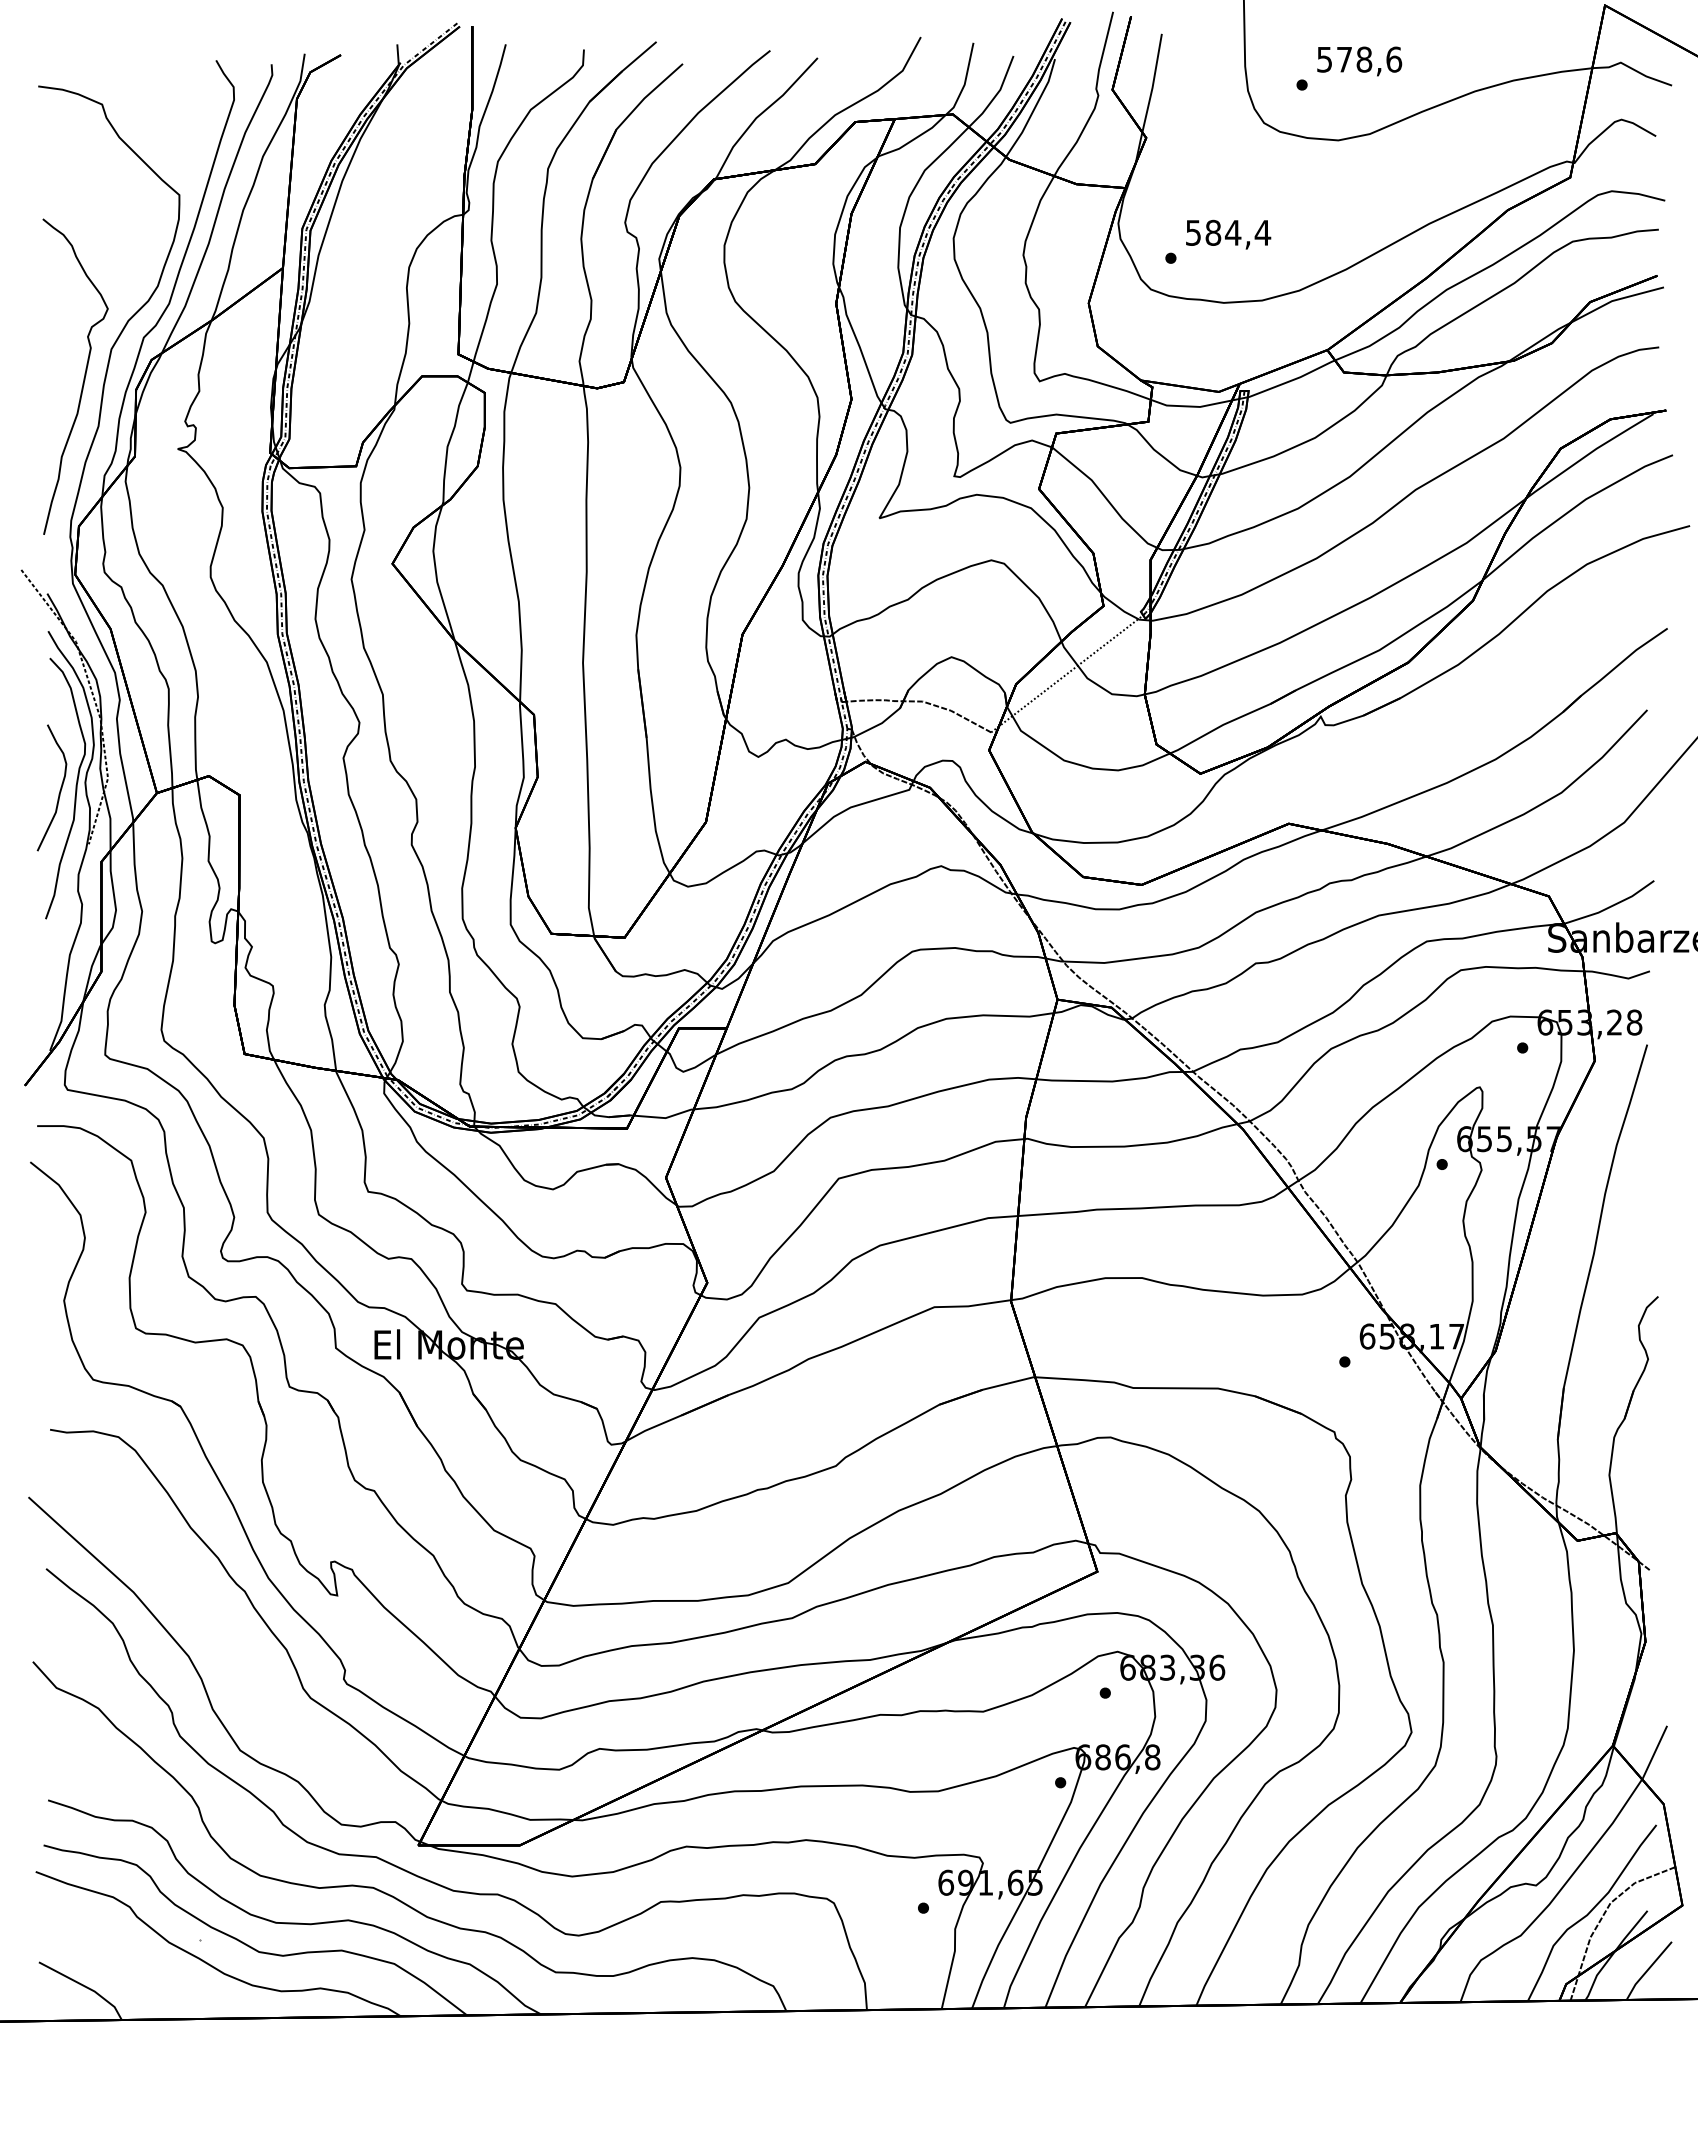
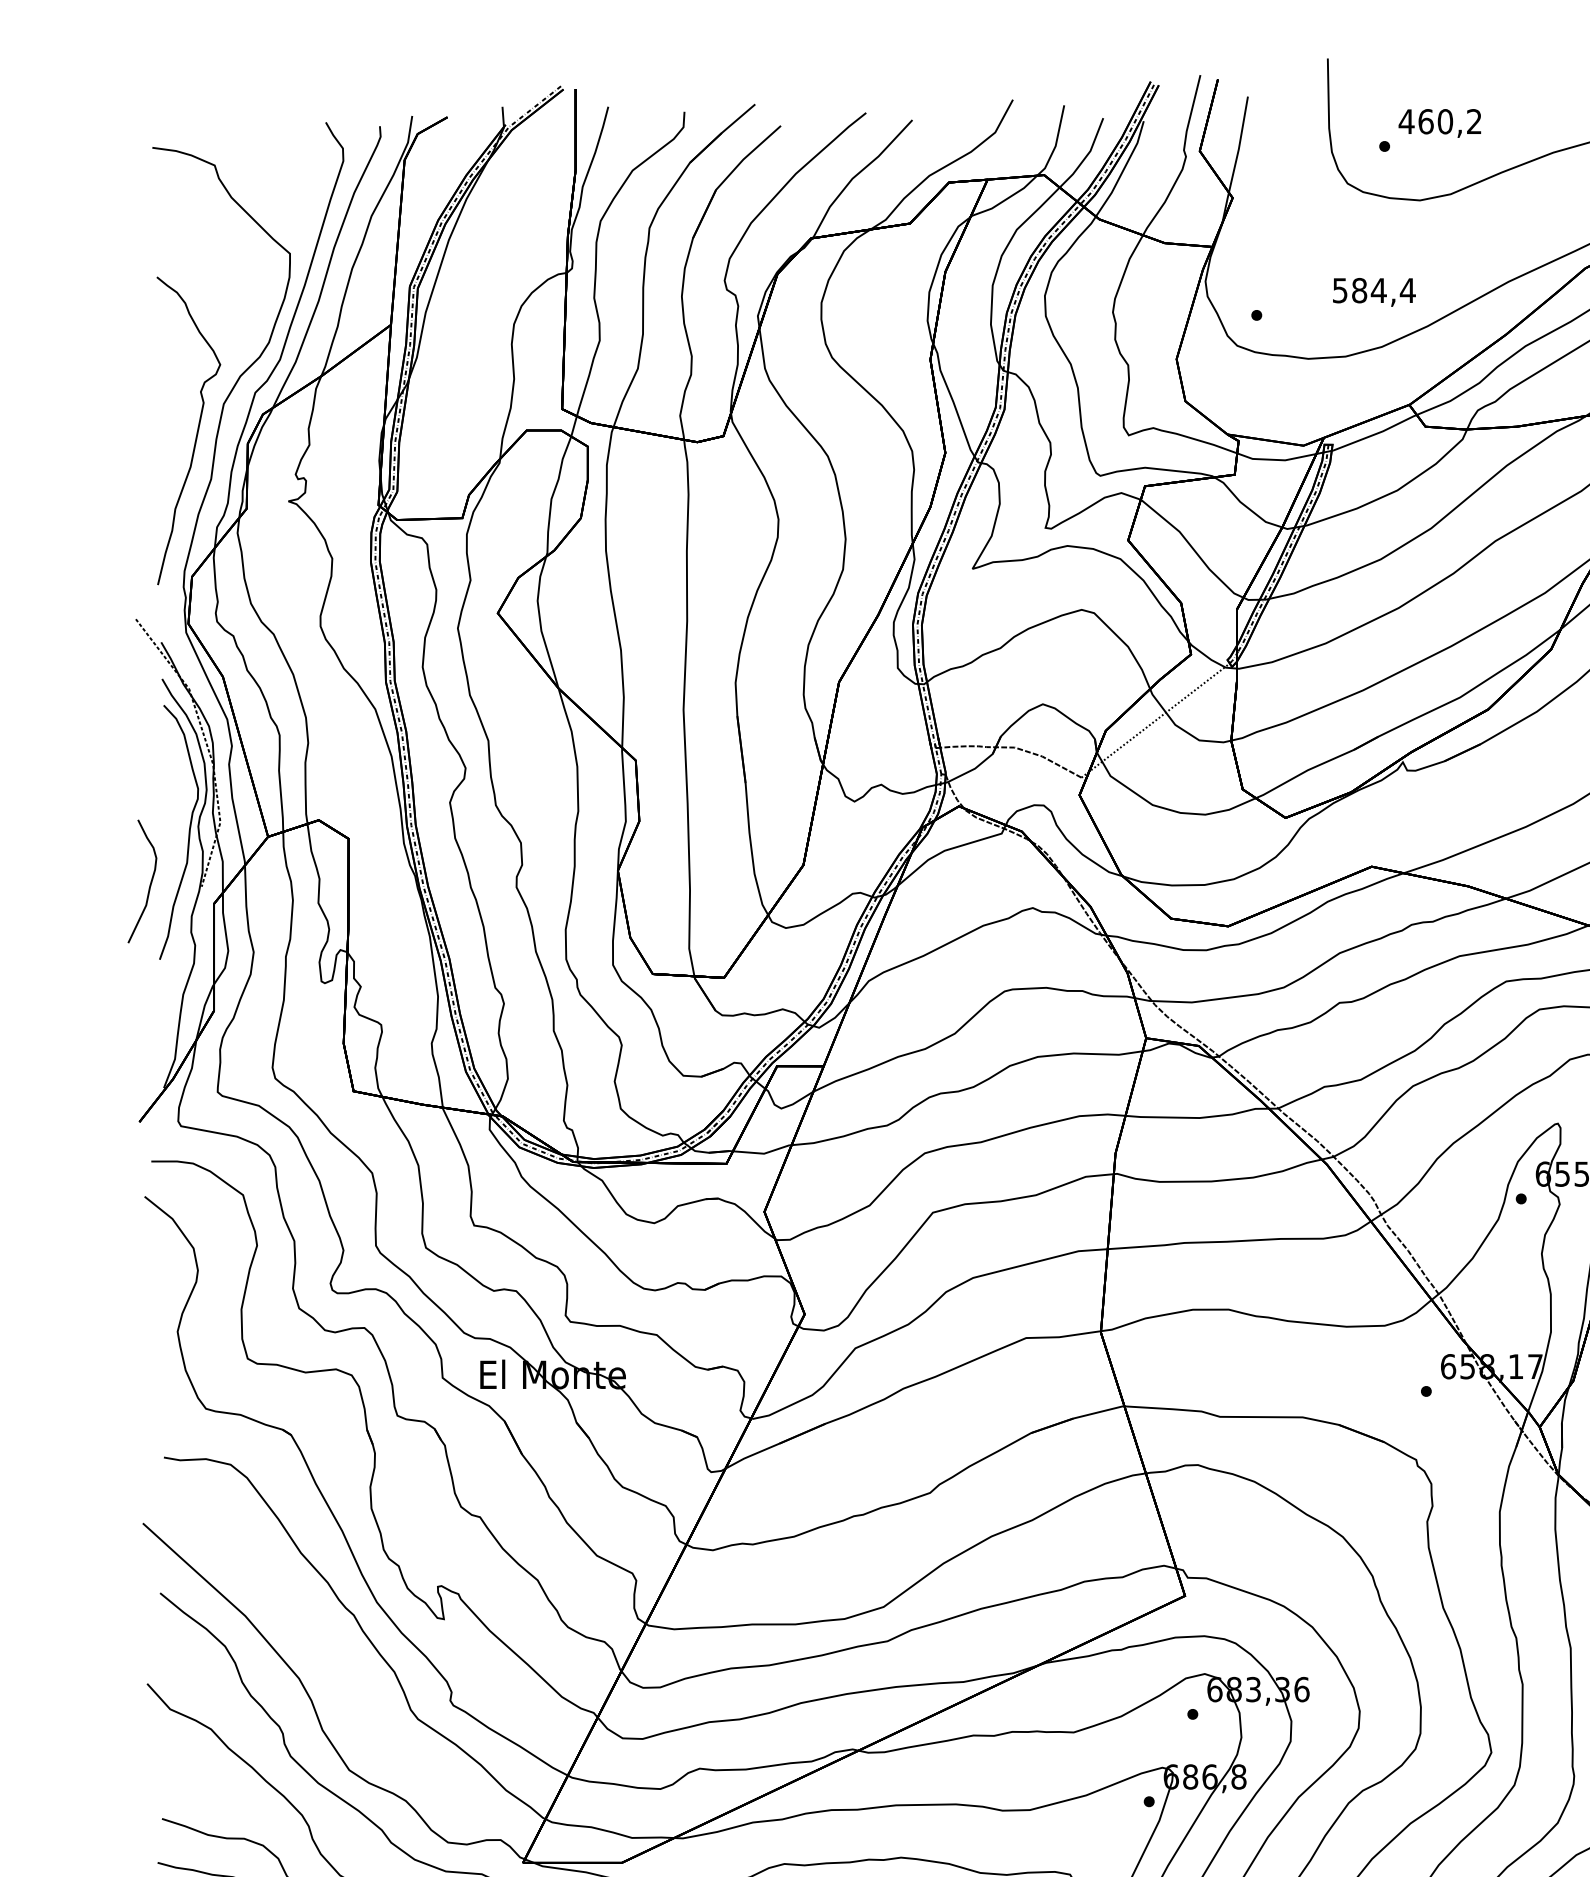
text: (1359, 59) -> (1440, 121), 578,6 -> 460,2
text: (1228, 234) -> (1374, 292), moved
curve: (59, 790) -> (149, 884), moved

